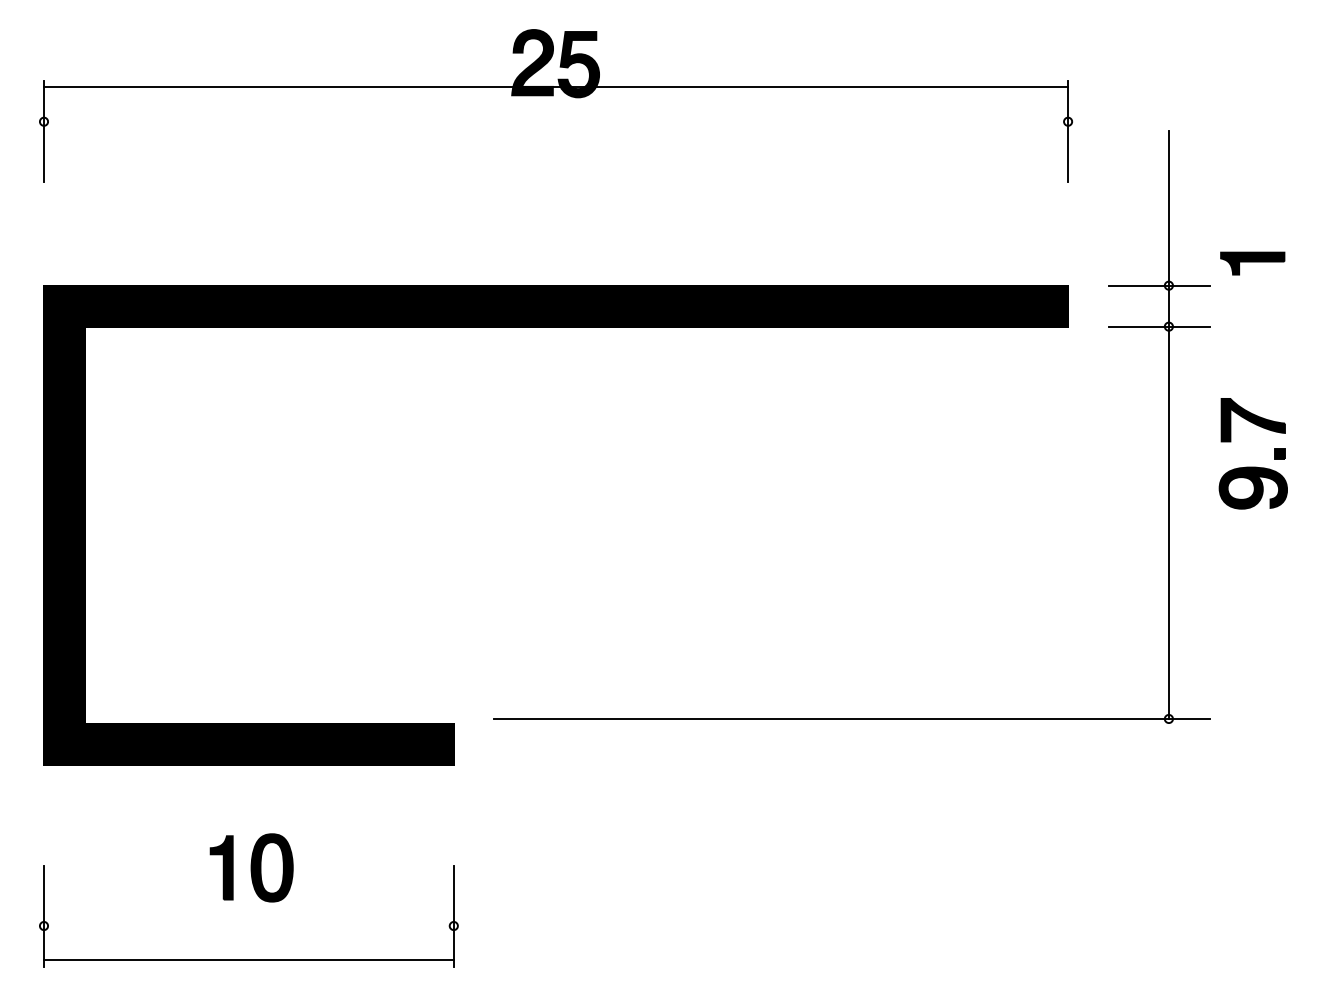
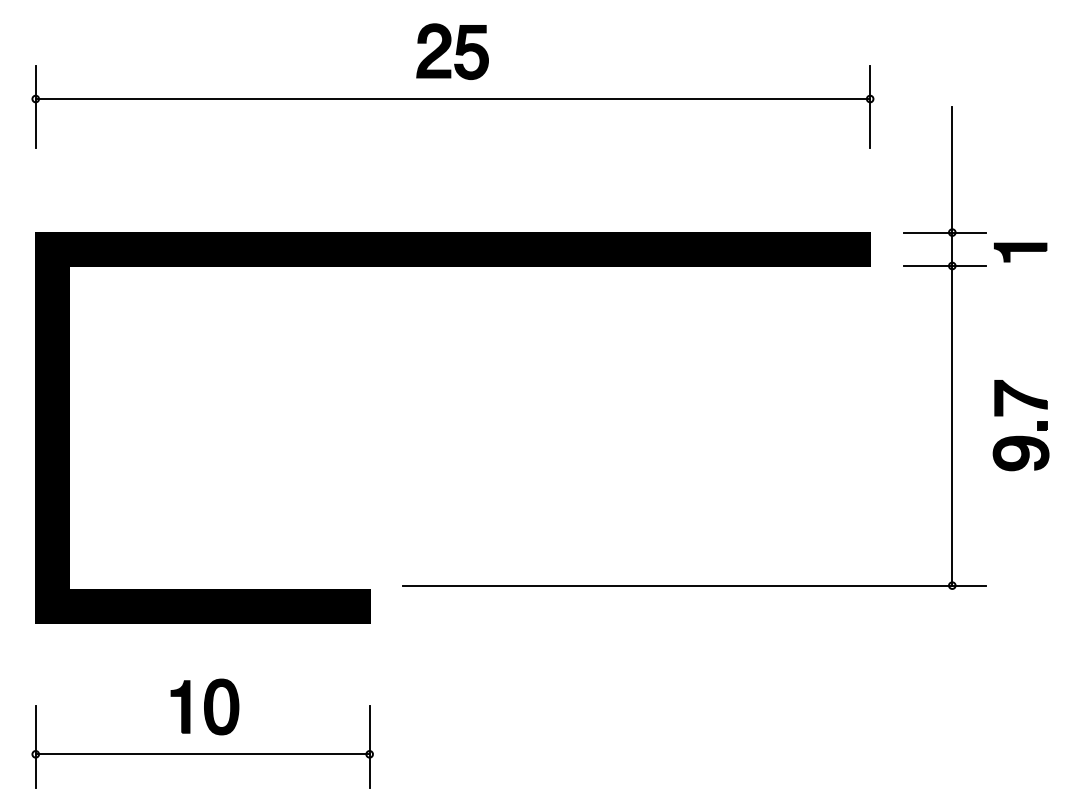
line: (555, 87) -> (452, 99), moved
part: (1252, 263) -> (1020, 252), moved
part: (1252, 465) -> (1020, 435), moved
line: (248, 960) -> (202, 754), moved

